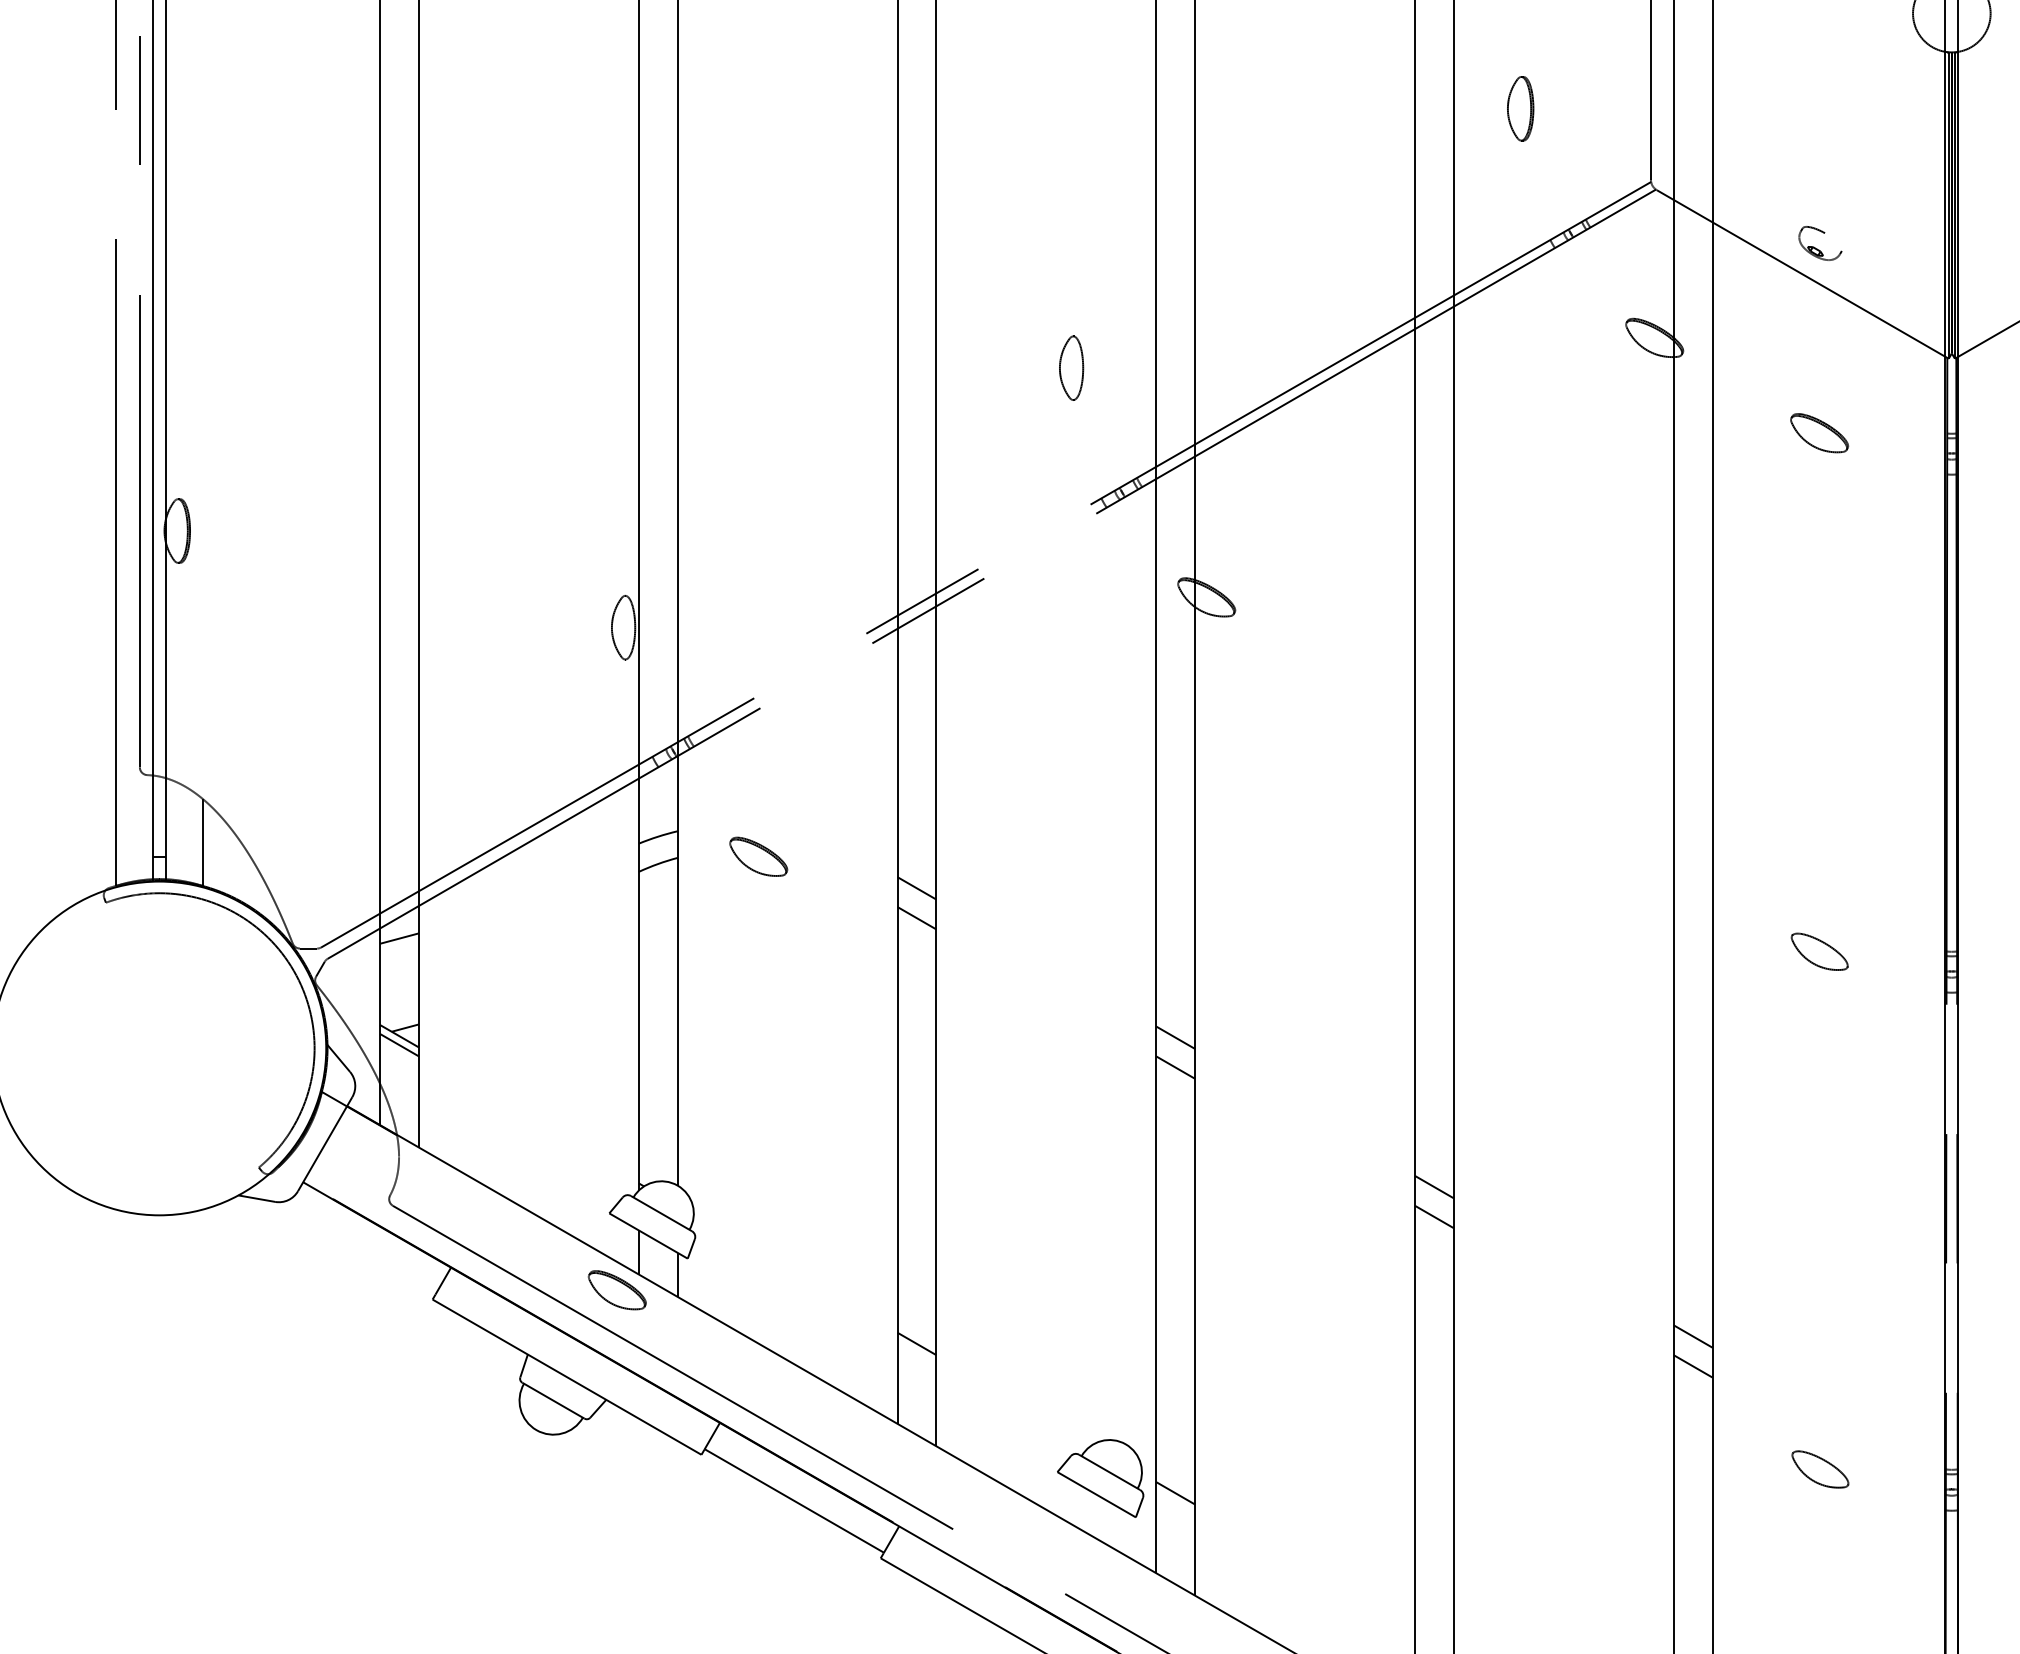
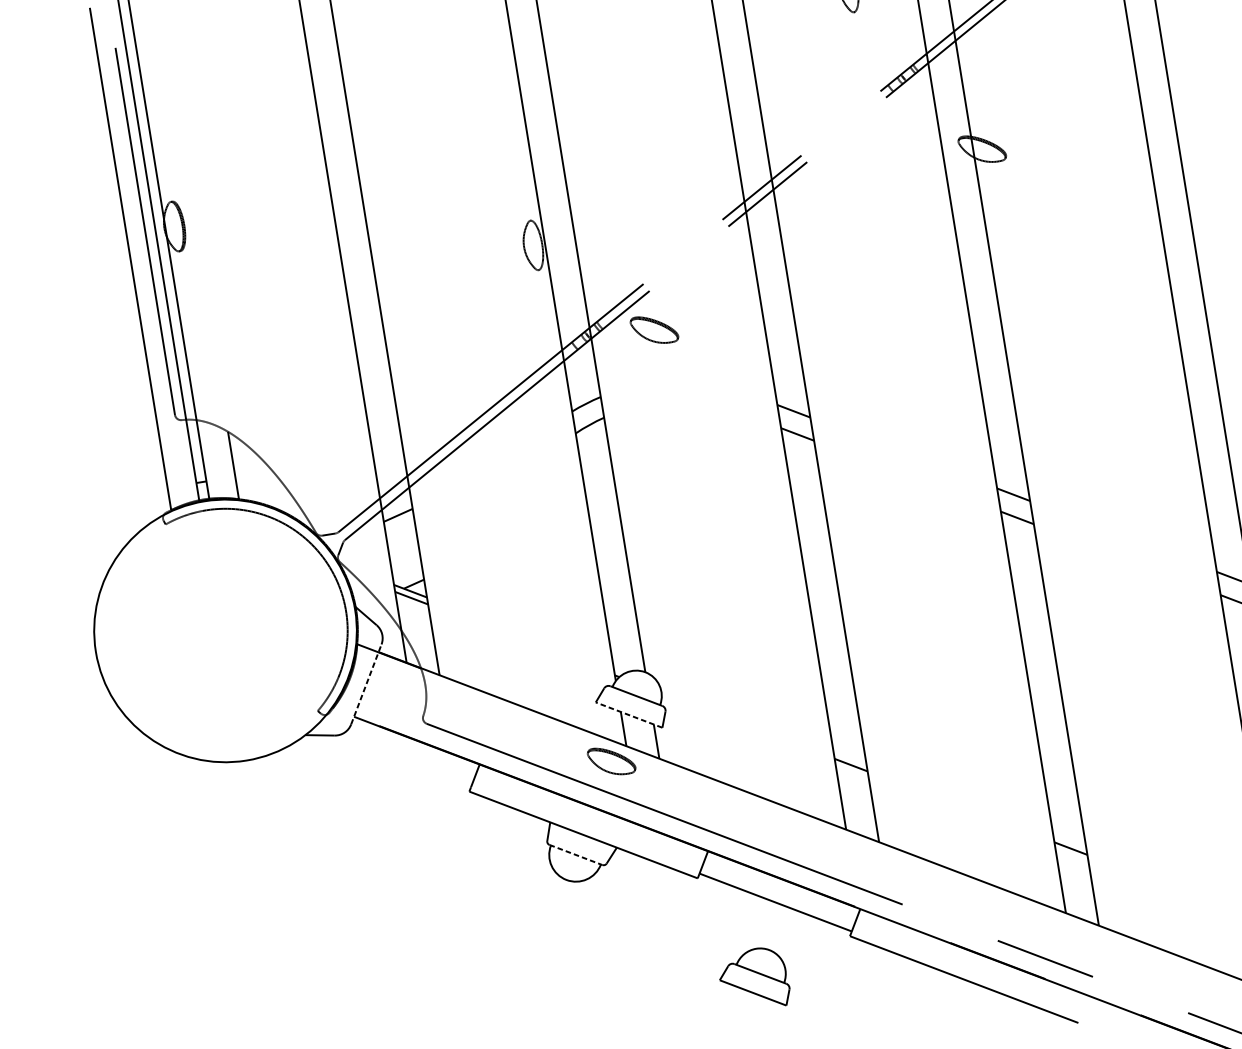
part: (758, 856) -> (654, 329), moved
line: (325, 1143) -> (366, 683), solid -> dashed
line: (648, 1235) -> (629, 714), solid -> dashed
line: (553, 1400) -> (575, 854), solid -> dashed
part: (1100, 1478) -> (754, 979), moved

